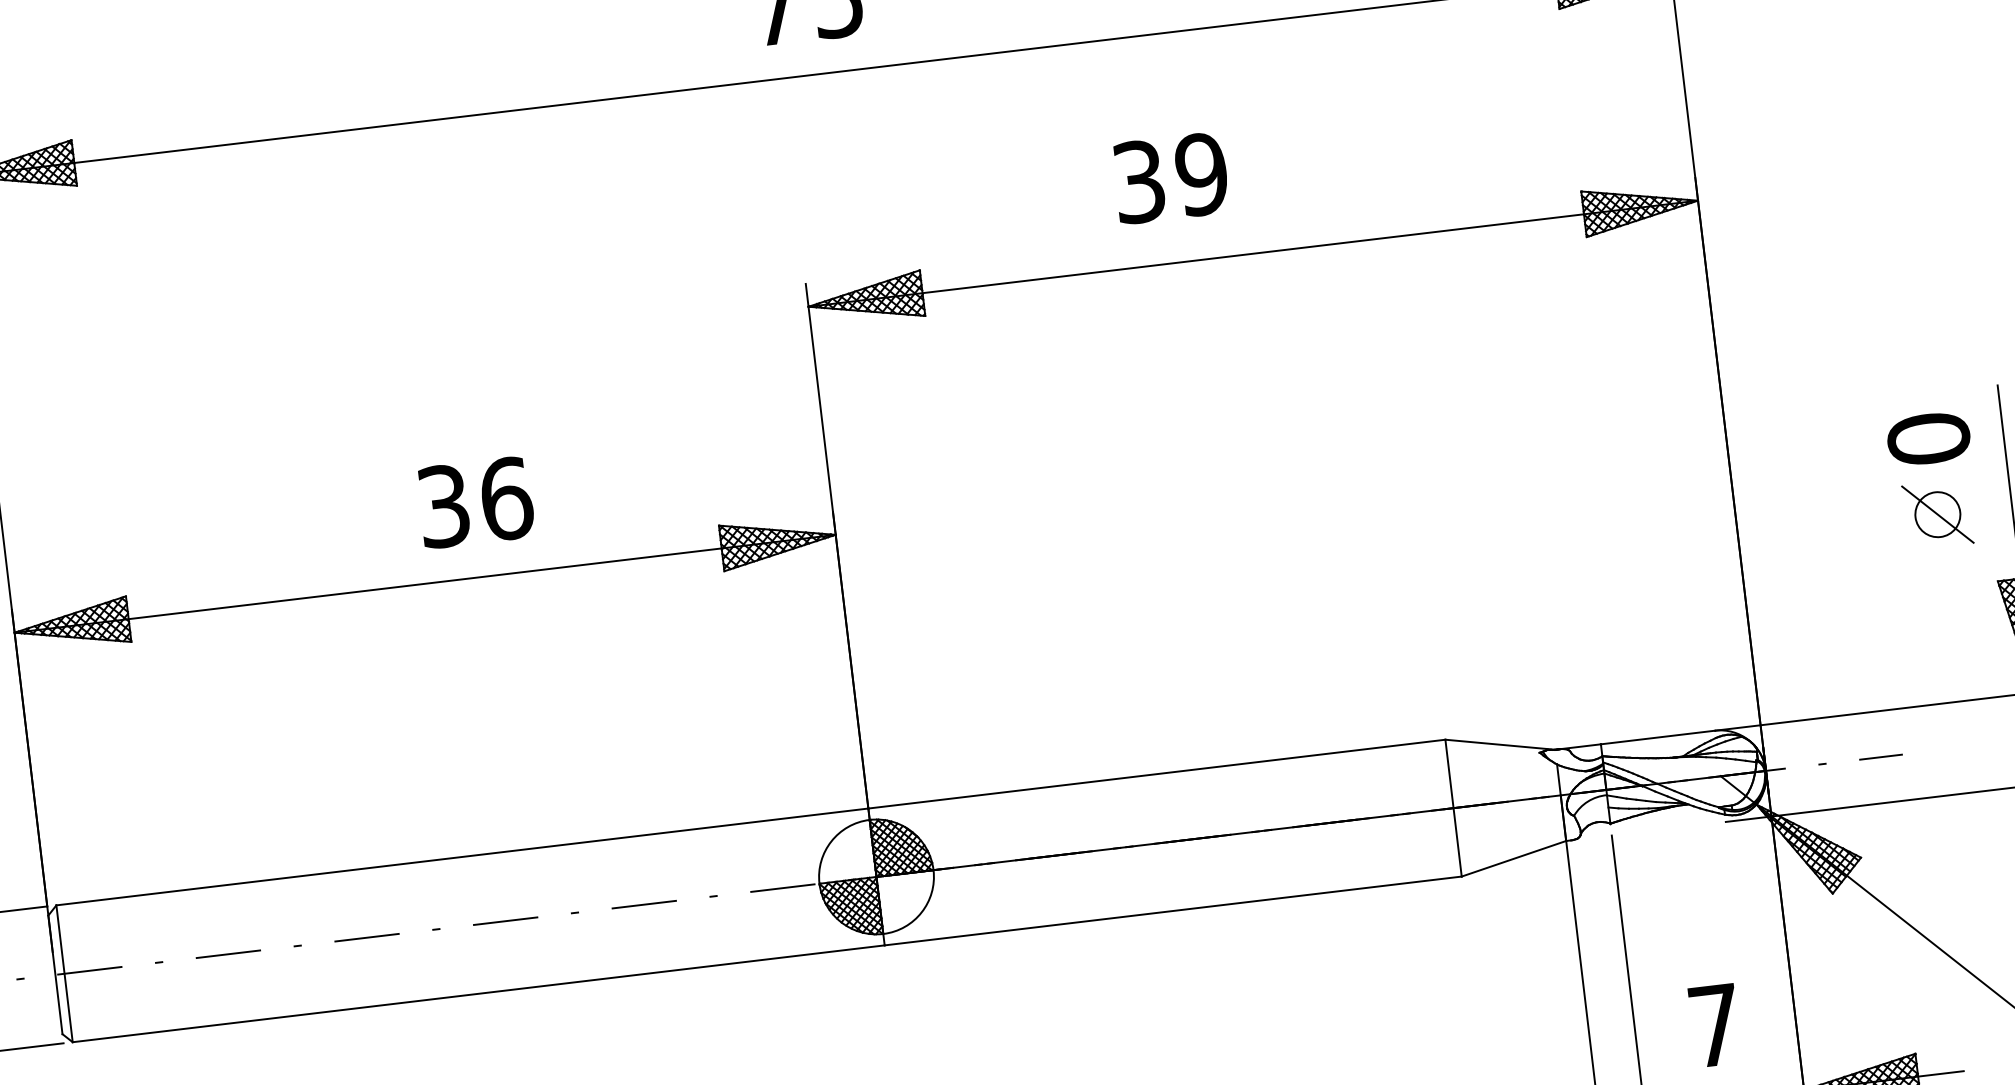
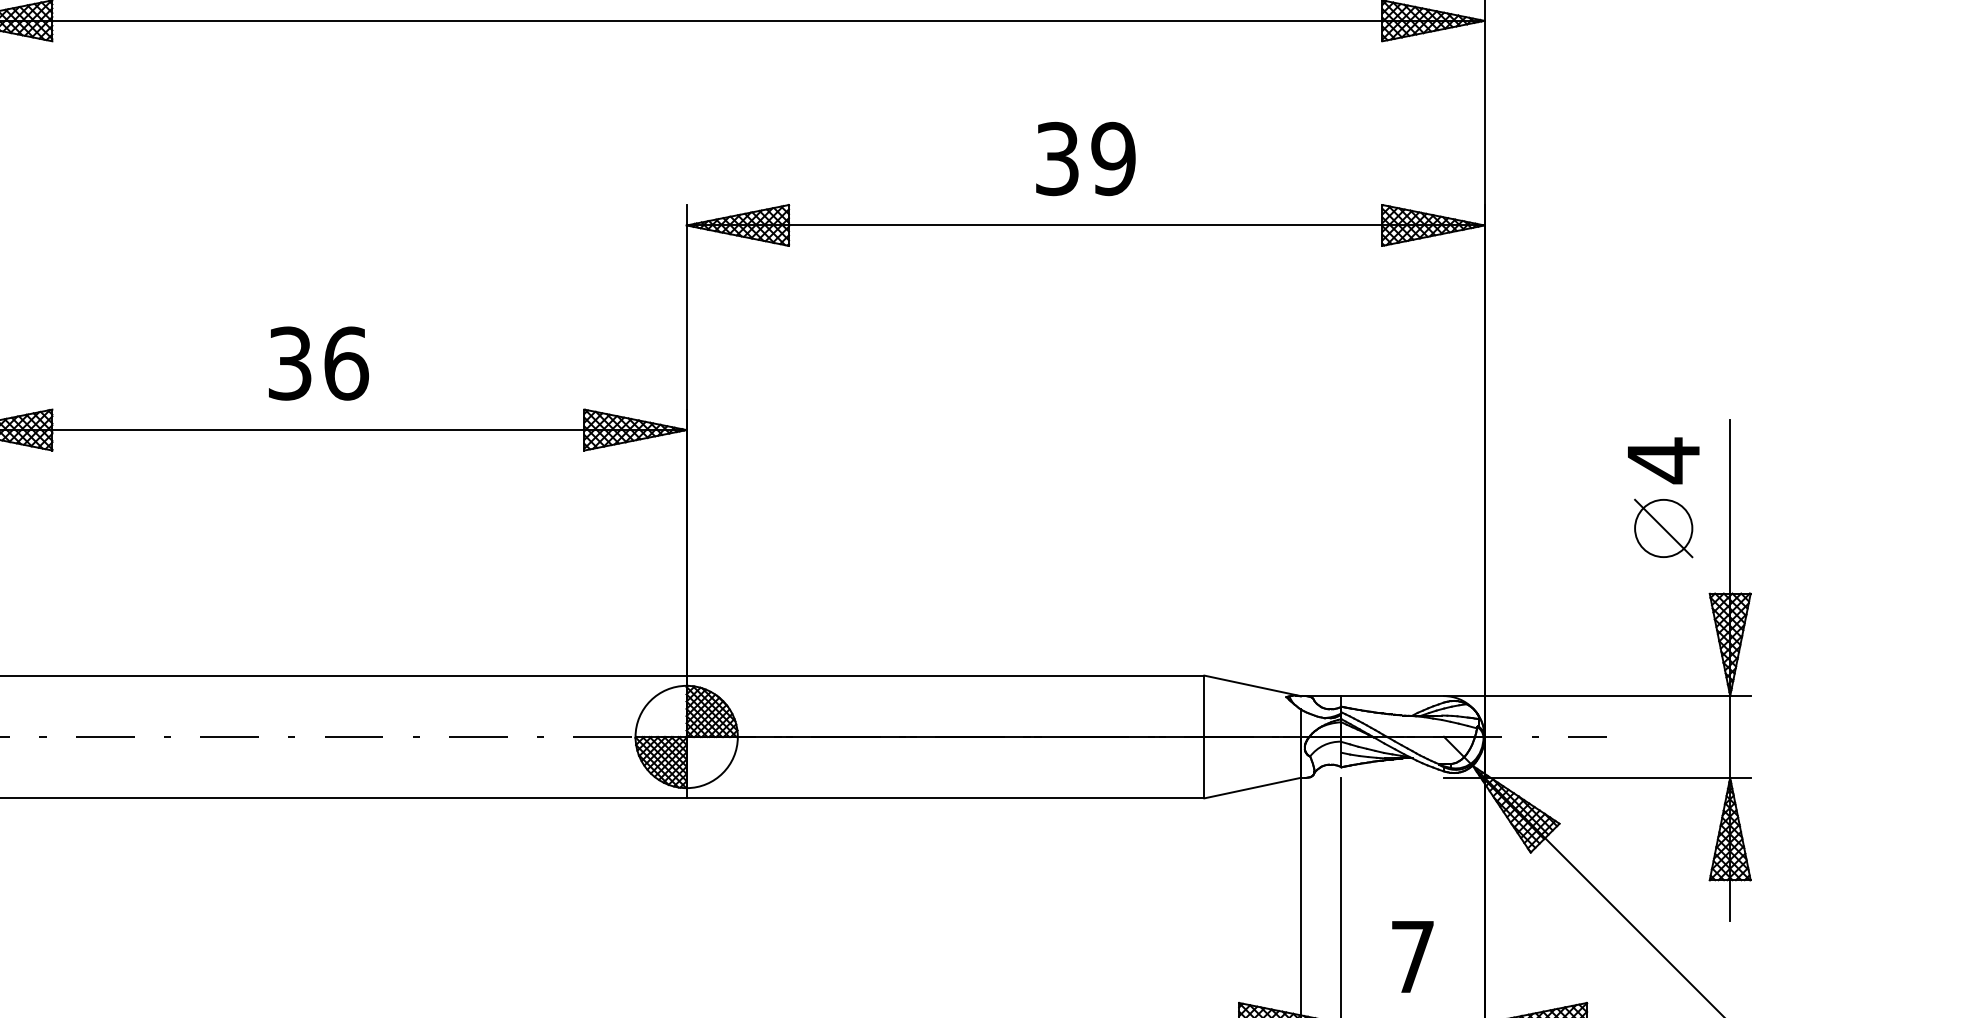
text: (1170, 177) -> (1085, 158), moved
text: (1928, 438) -> (1663, 460), 0 -> 4
text: (475, 502) -> (318, 363), moved
circle: (1937, 514) -> (1663, 528), size x1.43

